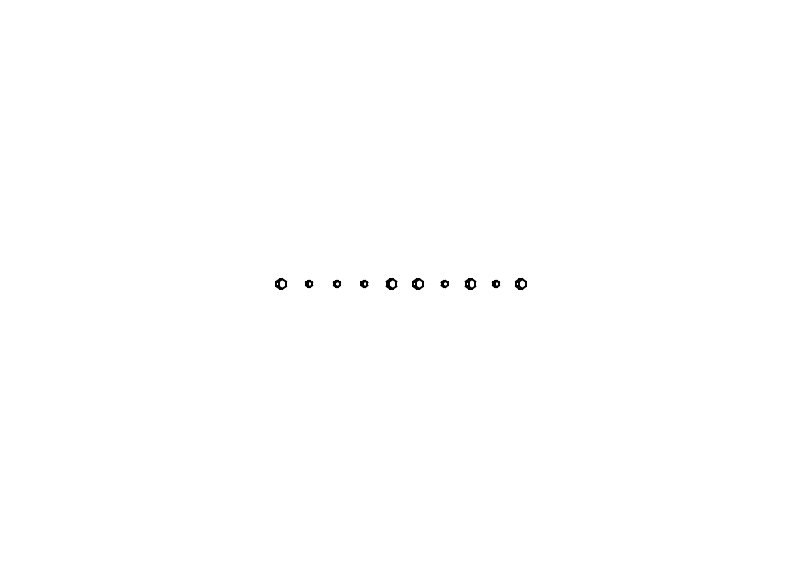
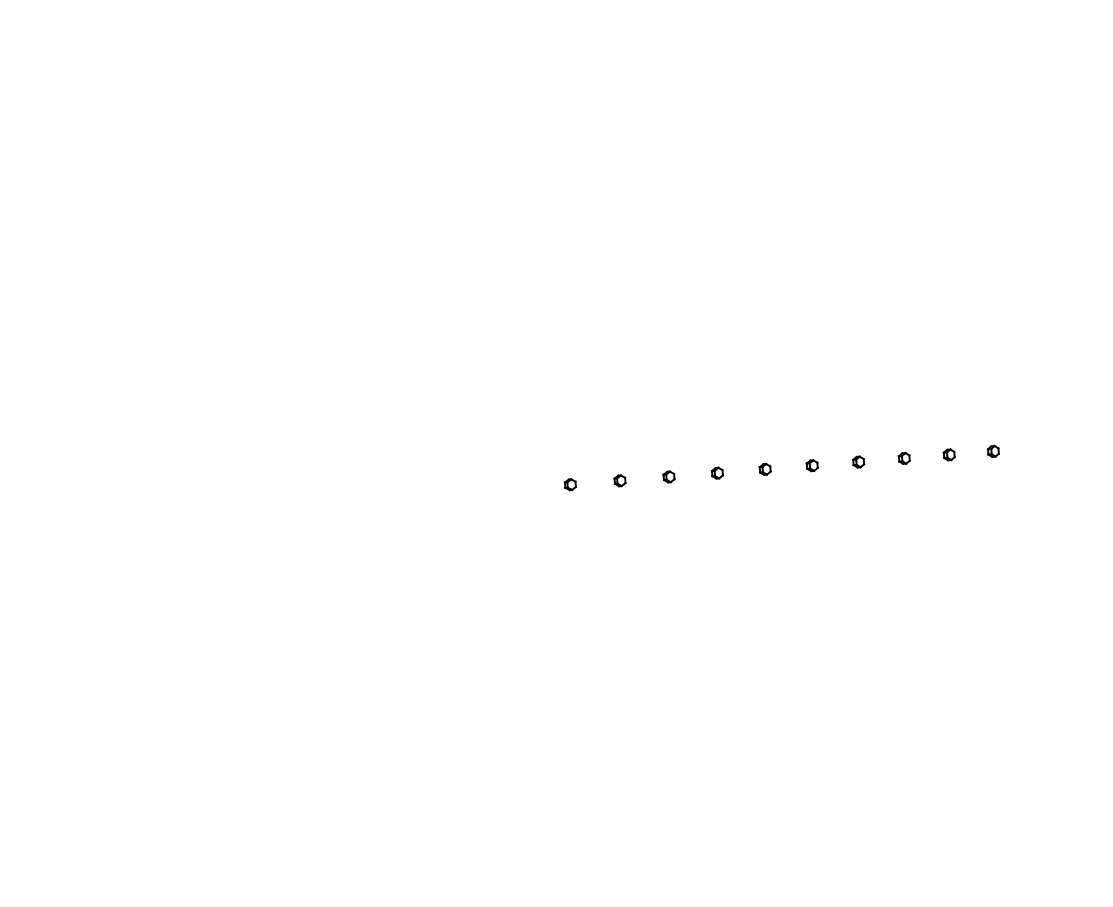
part: (280, 283) -> (569, 483), size x0.62
part: (391, 283) -> (765, 468), size x0.62
part: (418, 283) -> (812, 464), size x0.62
part: (470, 283) -> (904, 457), size x0.62
part: (521, 283) -> (994, 450), size x0.62

